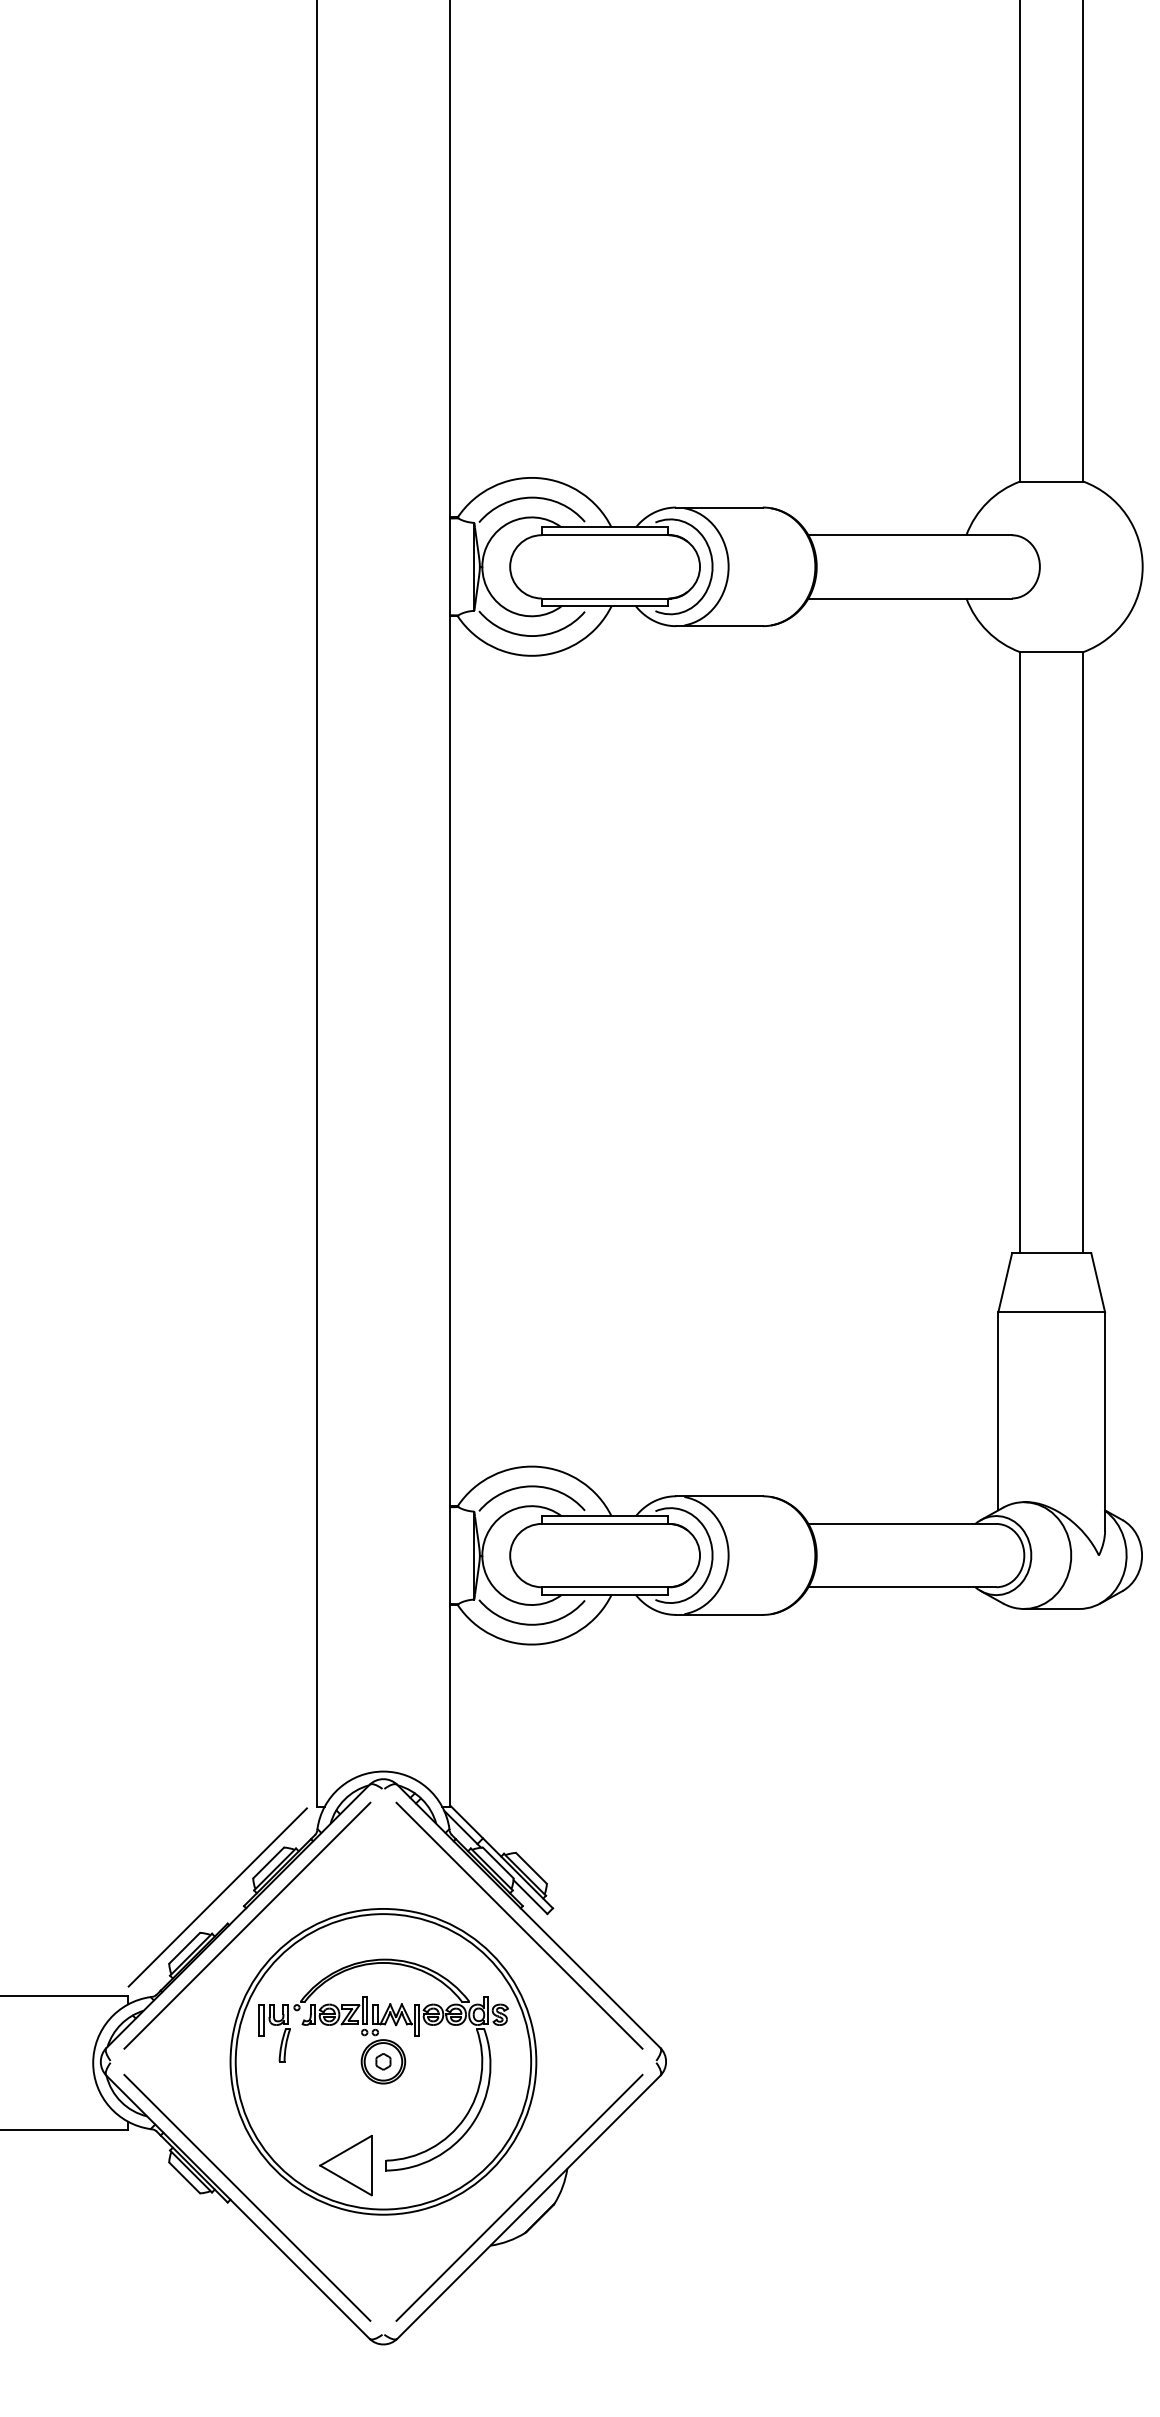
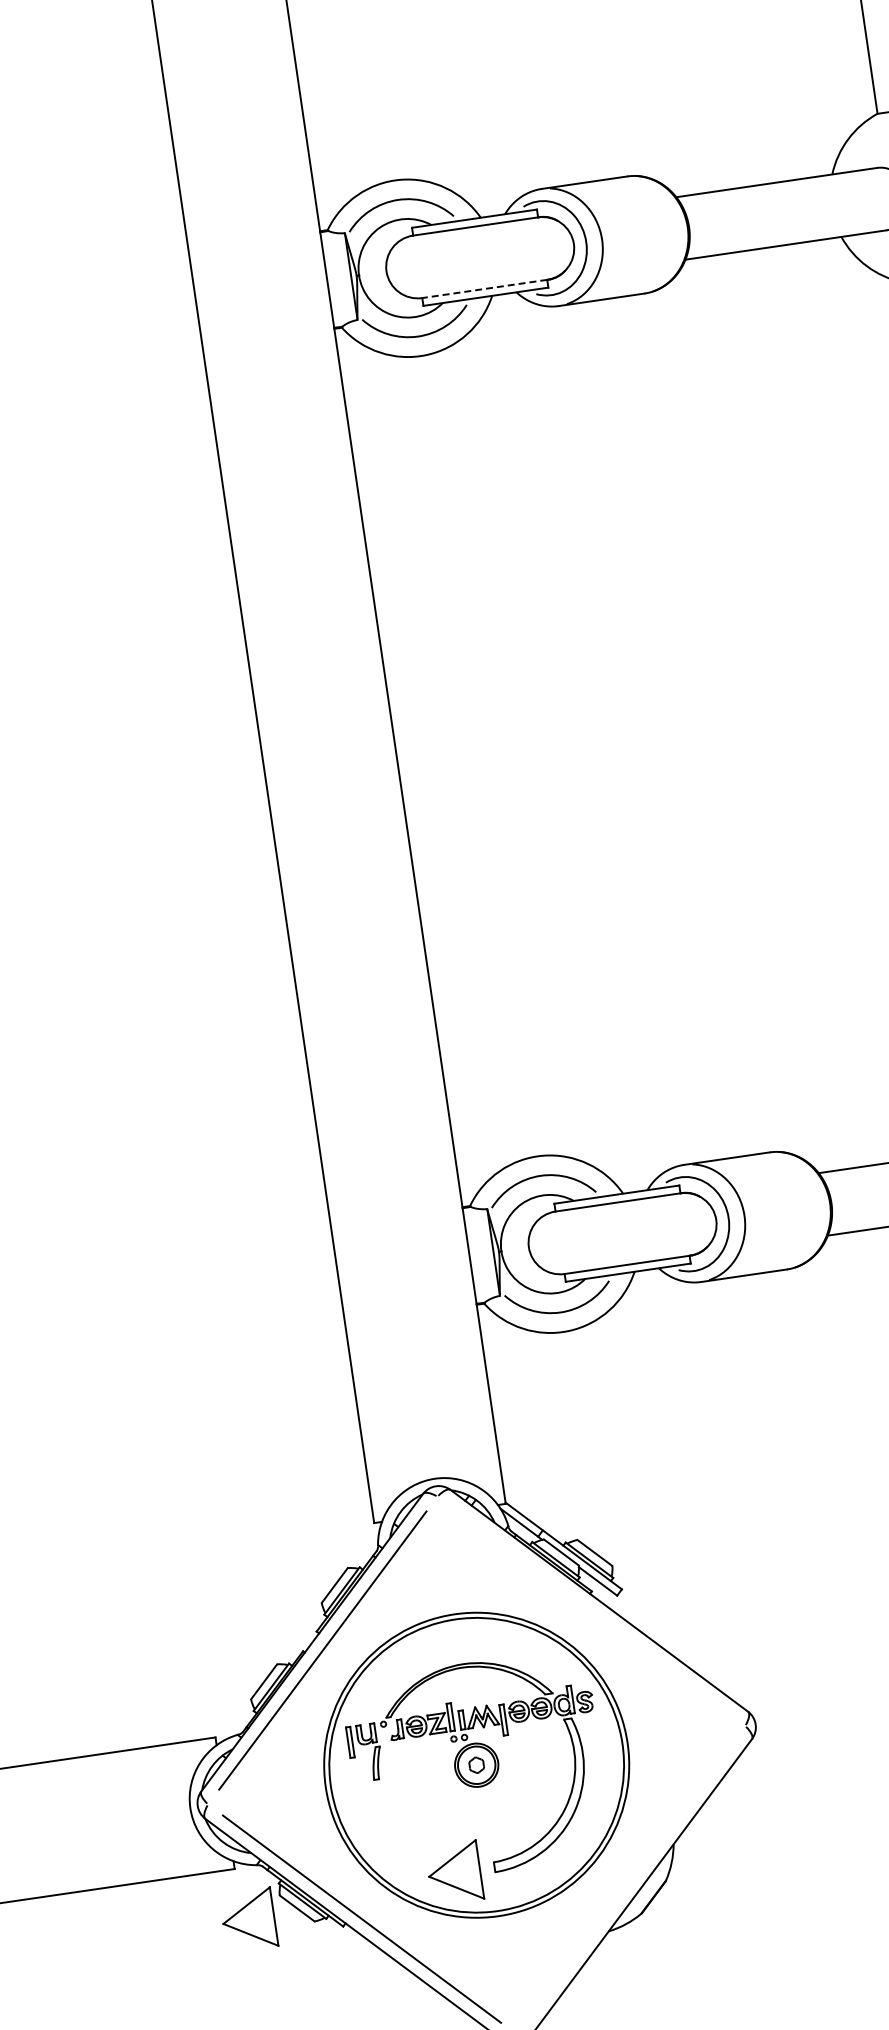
line: (604, 598) -> (484, 289), solid -> dashed
line: (217, 1897) -> (289, 1626), removed
line: (519, 1925) -> (591, 1611), removed
part: (134, 2182) -> (248, 1920), added
line: (519, 2197) -> (630, 1879), removed

